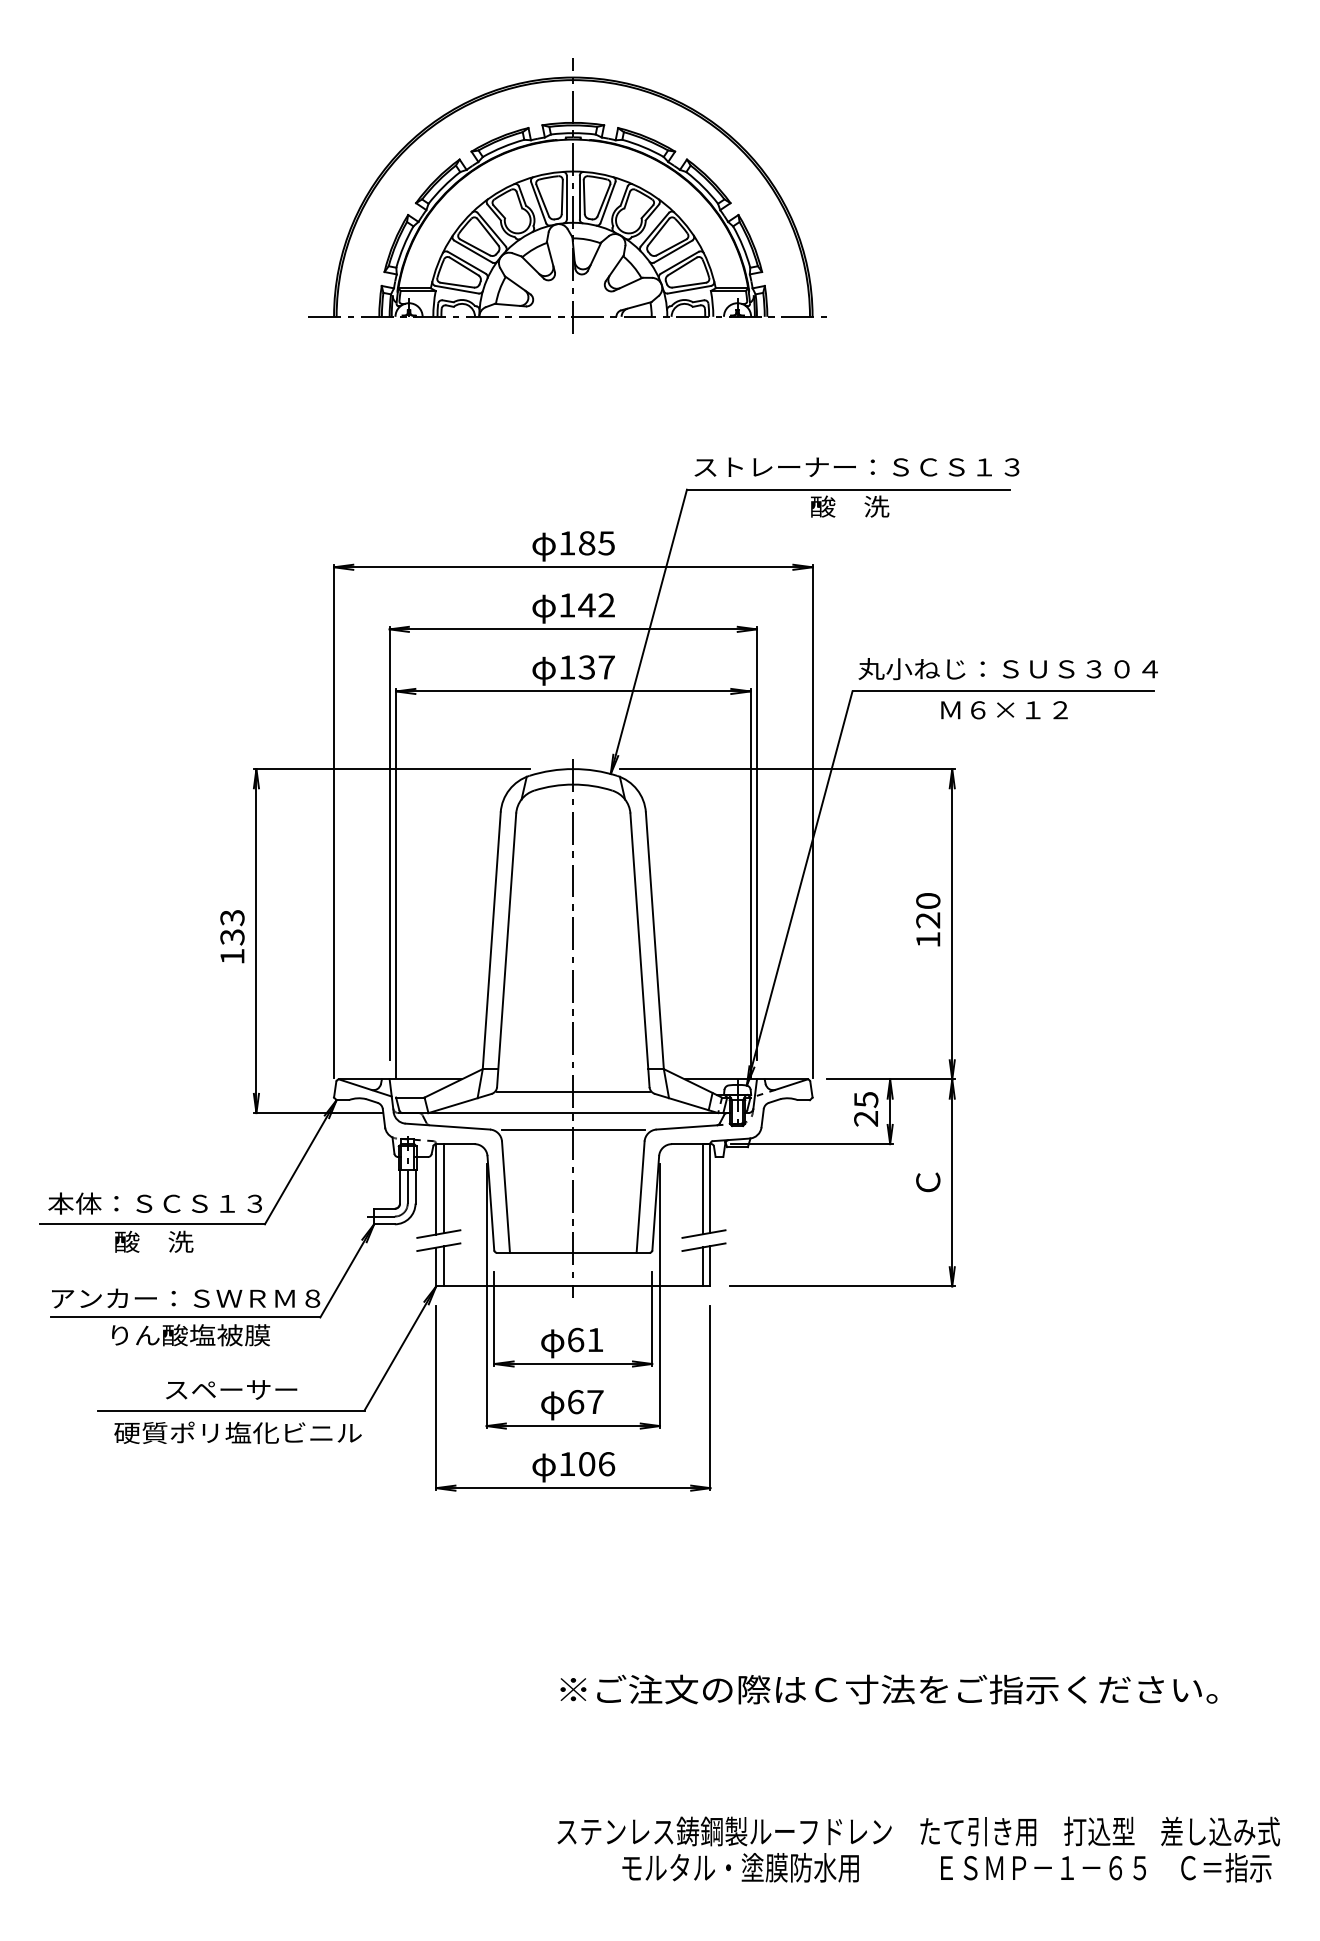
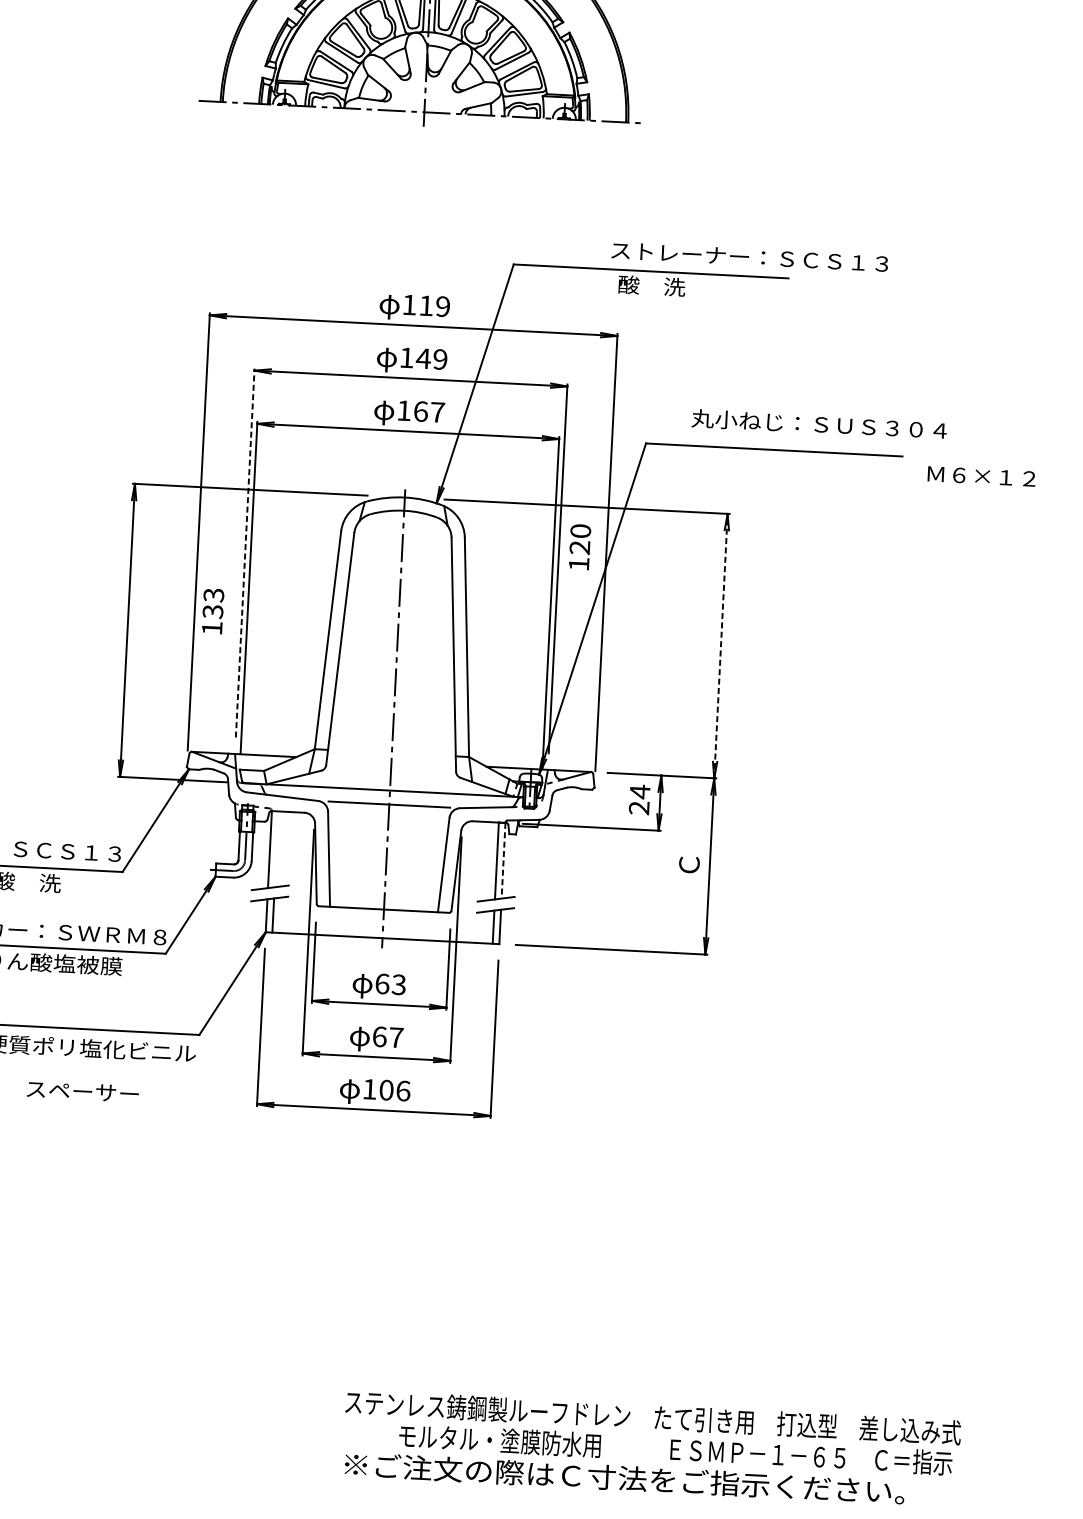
text: (856, 466) -> (749, 256), moved
text: (596, 543) -> (434, 306), 185 -> 119
text: (606, 605) -> (440, 359), 142 -> 149
text: (586, 667) -> (420, 411), 137 -> 167
text: (1007, 669) -> (818, 424), moved
text: (1004, 710) -> (981, 476), moved
line: (389, 843) -> (245, 553), solid -> dashed
text: (928, 919) -> (580, 546), moved
line: (952, 923) -> (721, 645), solid -> dashed
text: (232, 936) -> (213, 611), moved
line: (572, 1092) -> (390, 772), removed
text: (866, 1099) -> (640, 791), 25 -> 24
line: (443, 1188) -> (276, 849), removed
line: (710, 1189) -> (503, 861), solid -> dashed
text: (595, 1339) -> (399, 984), 61 -> 63
text: (231, 1389) -> (82, 1091), moved
text: (888, 1689) -> (624, 1478), moved

